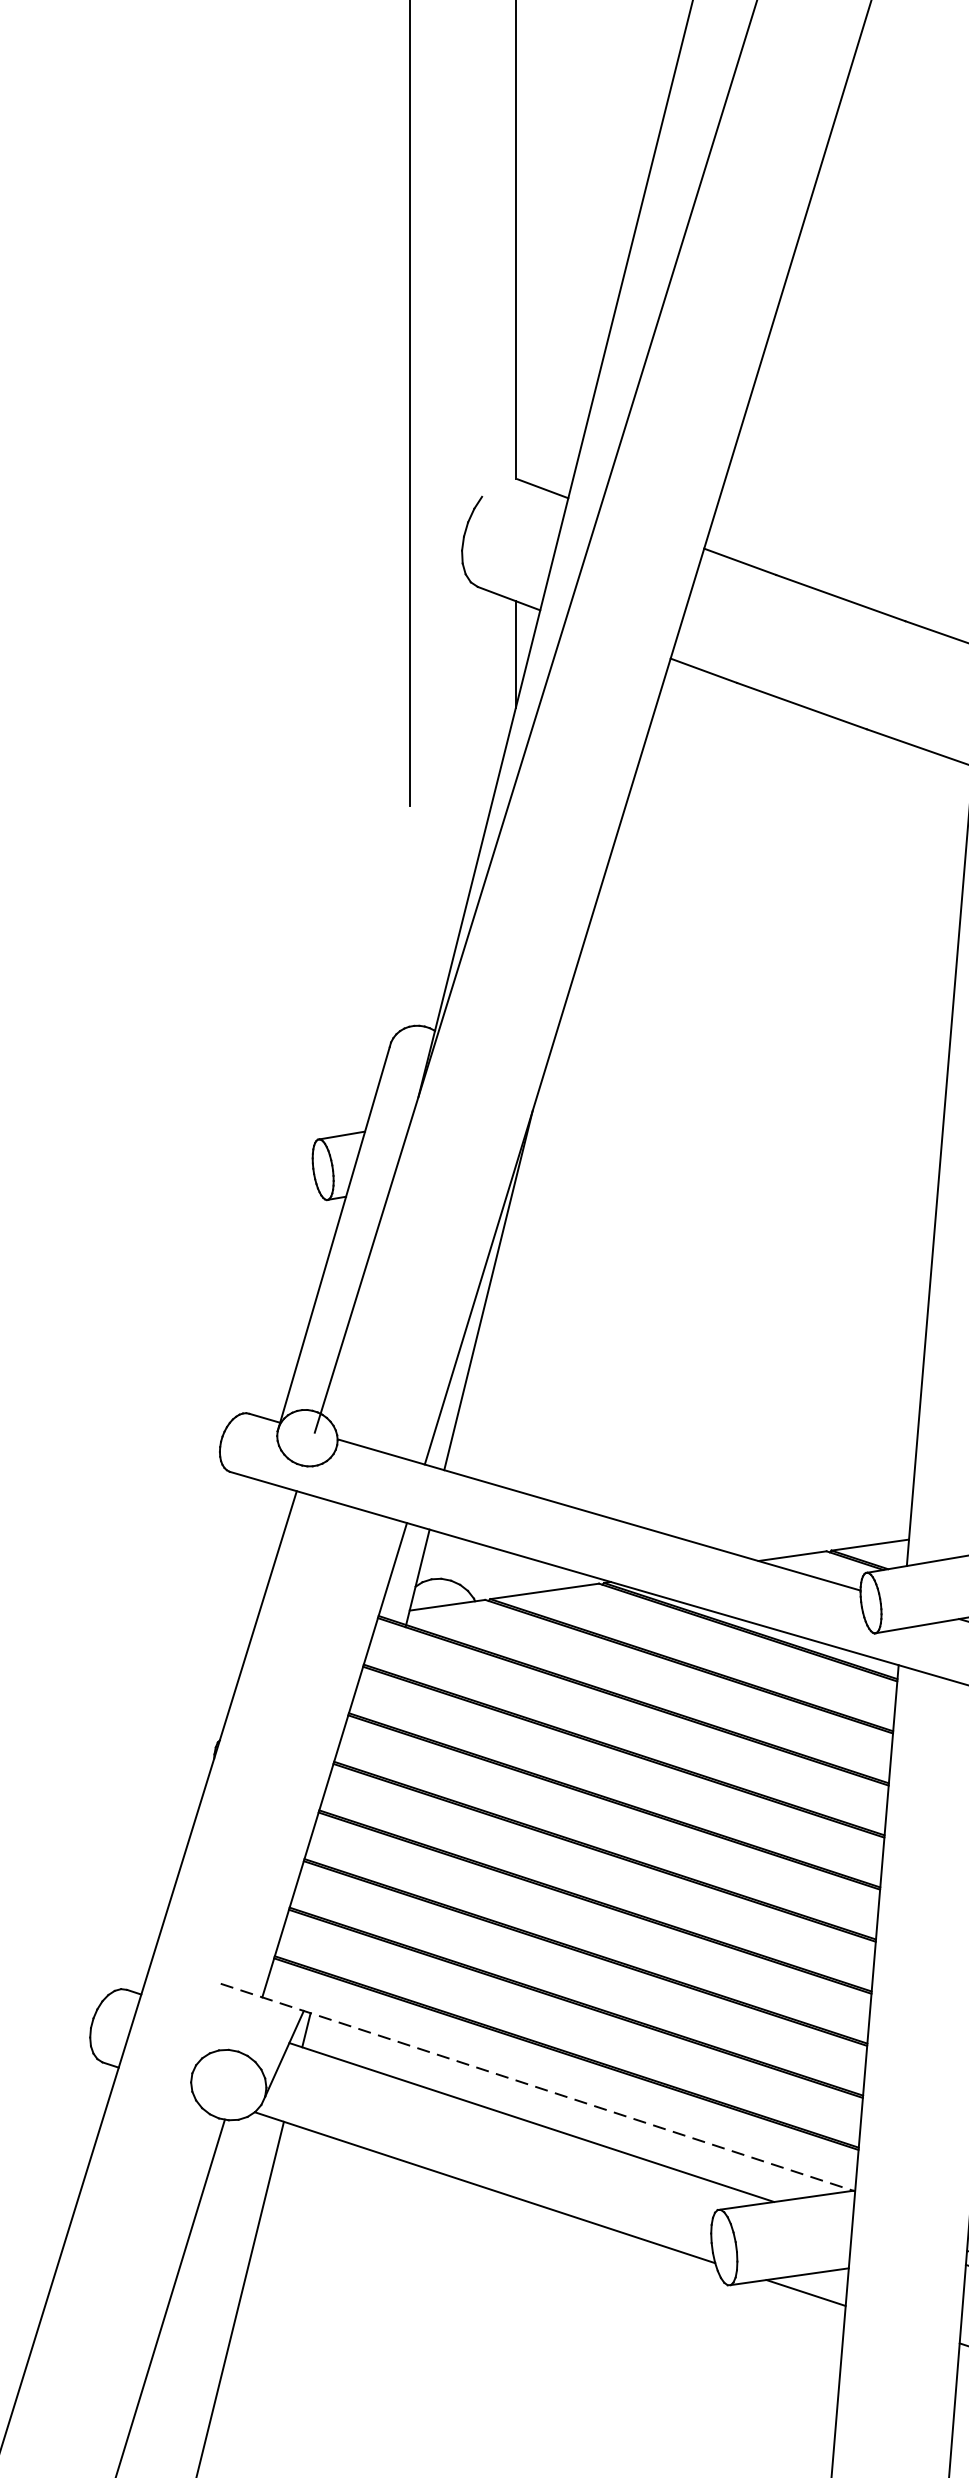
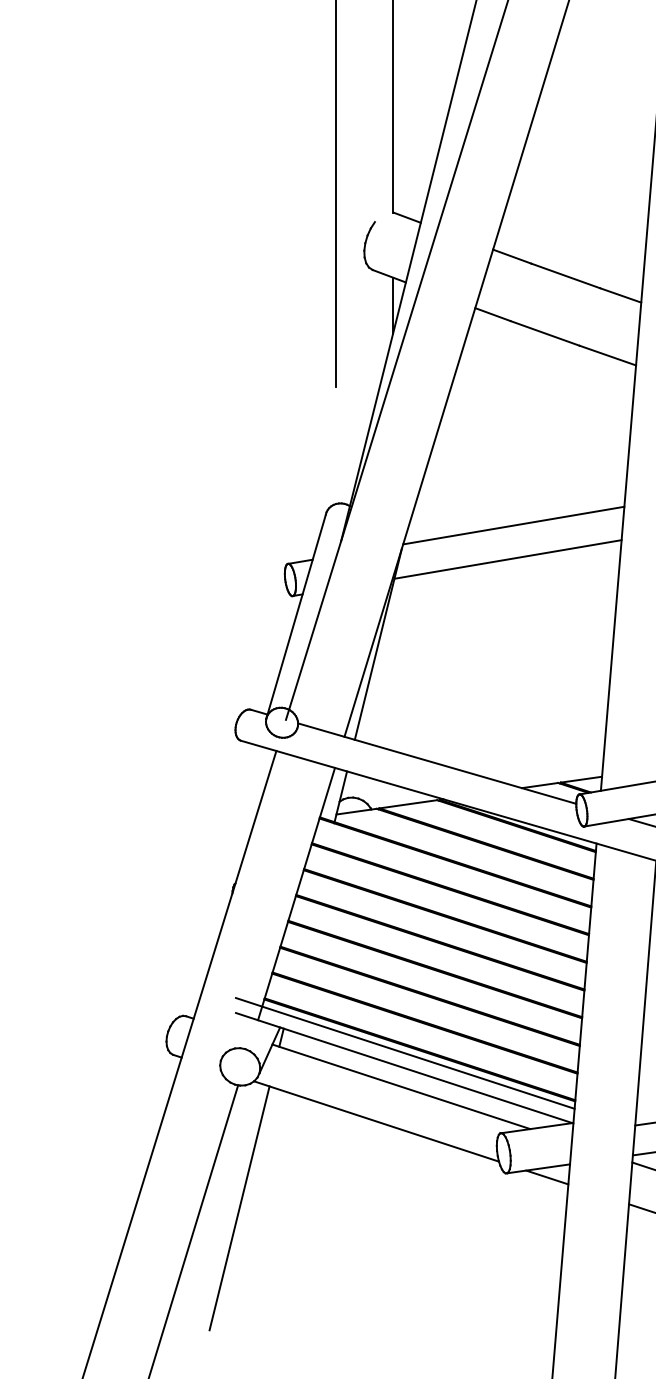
line: (742, 1067) -> (513, 525), added
line: (731, 1131) -> (507, 559), added
line: (537, 2059) -> (404, 1053), added
line: (537, 2088) -> (404, 1068), dashed -> solid

